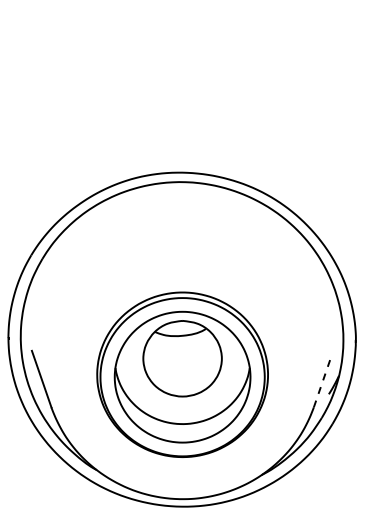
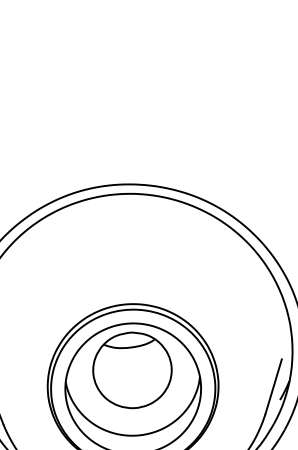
line: (323, 380) -> (274, 386), dashed -> solid

